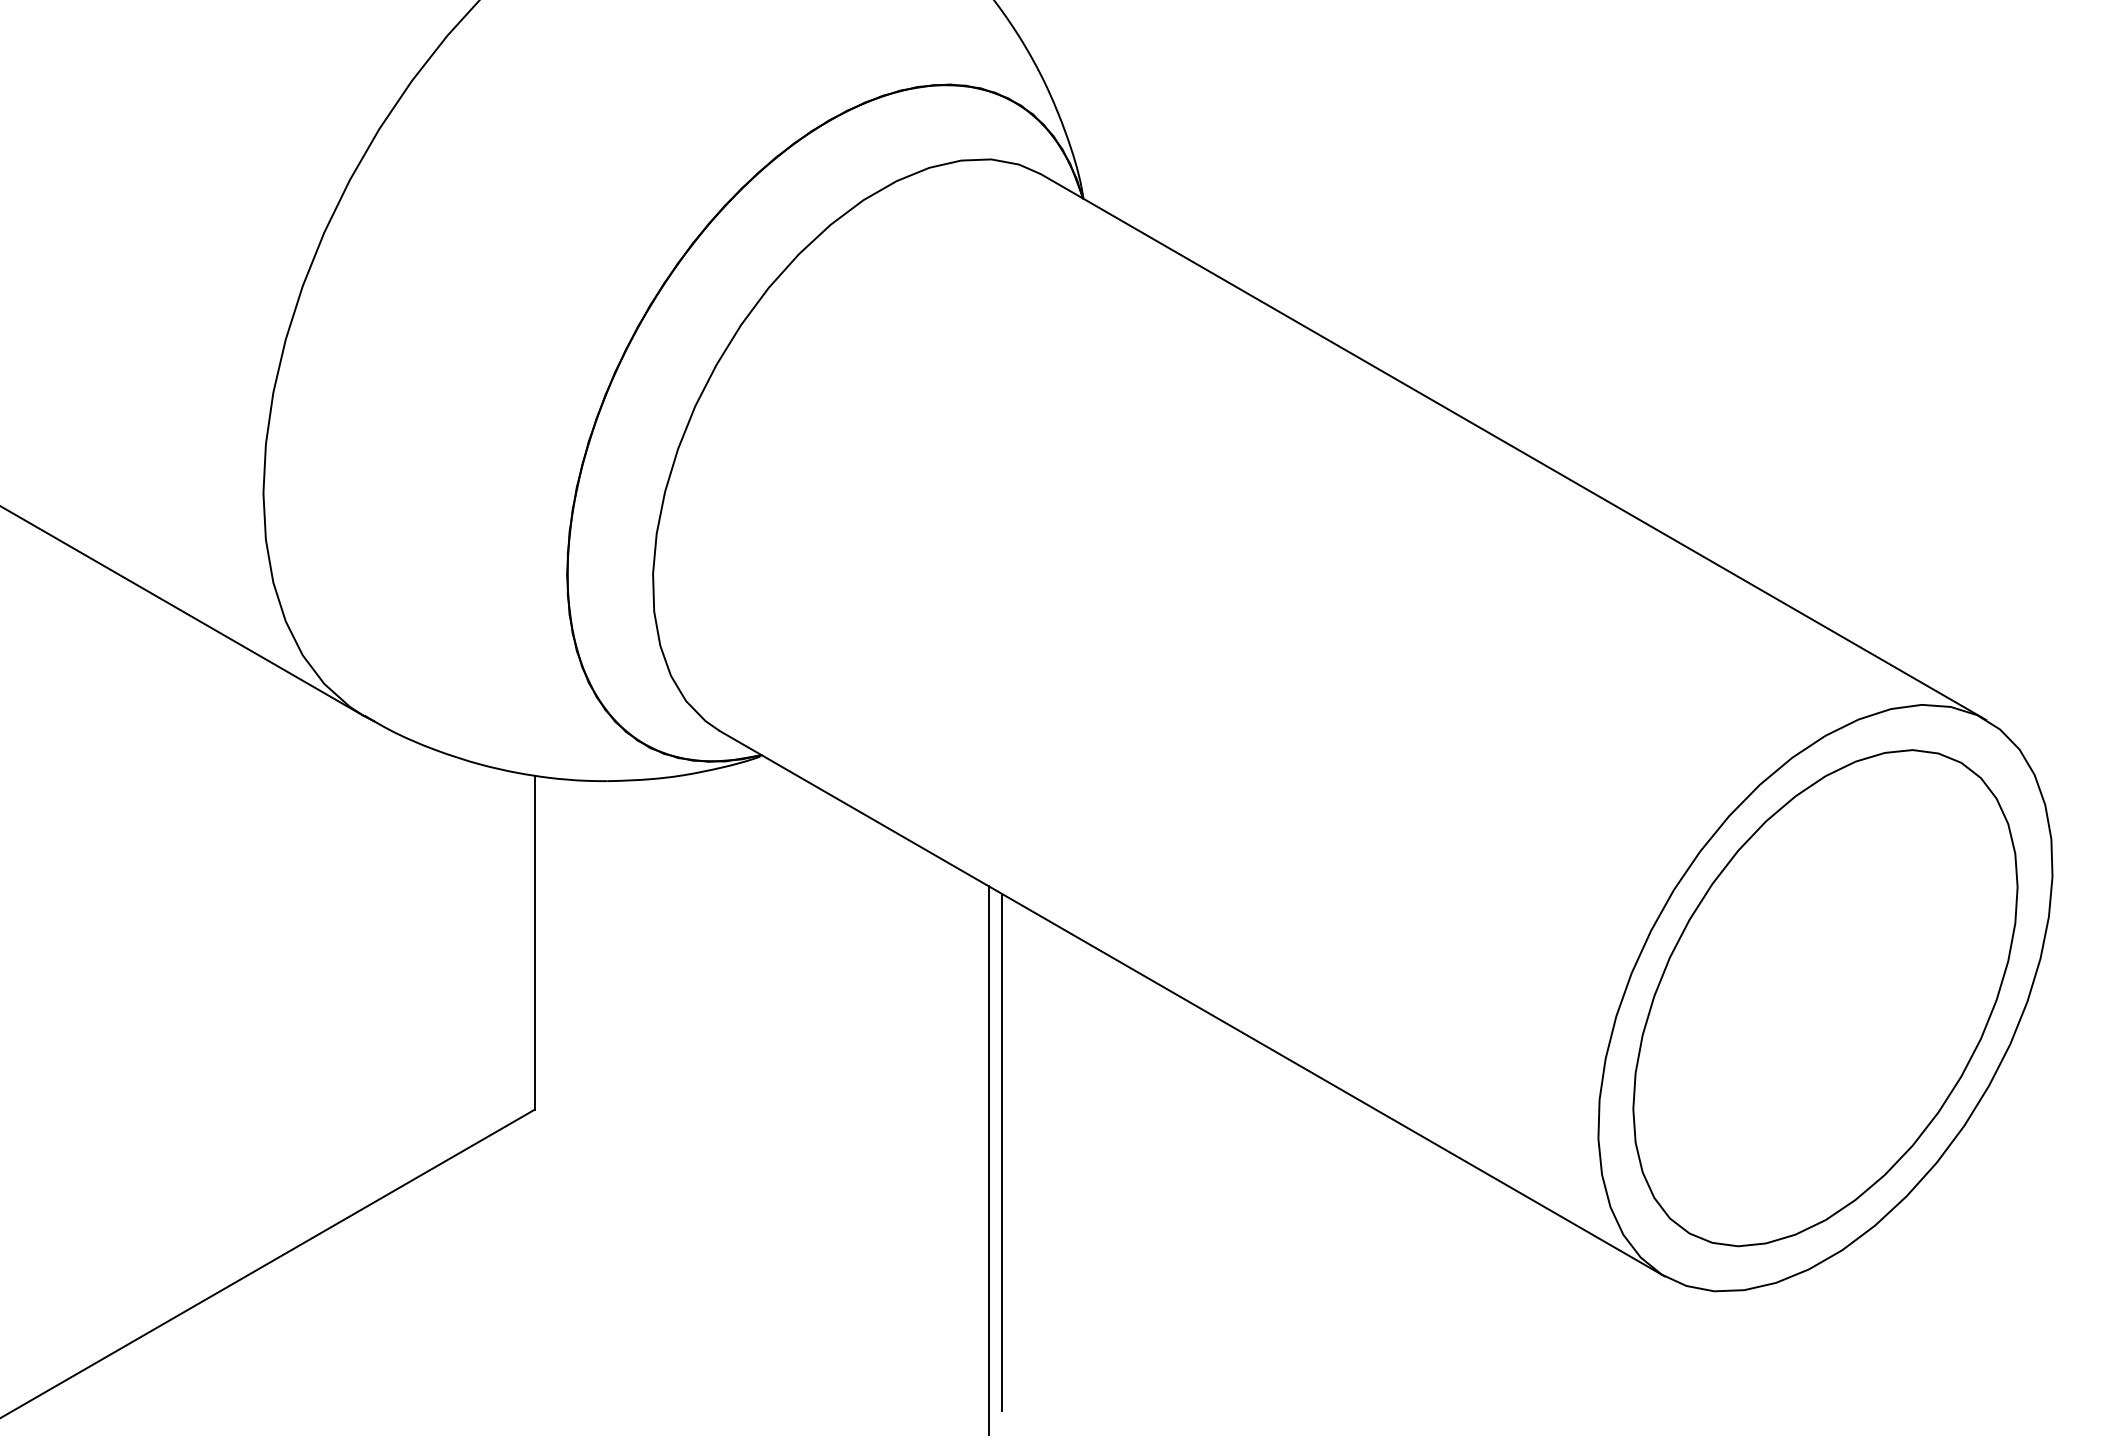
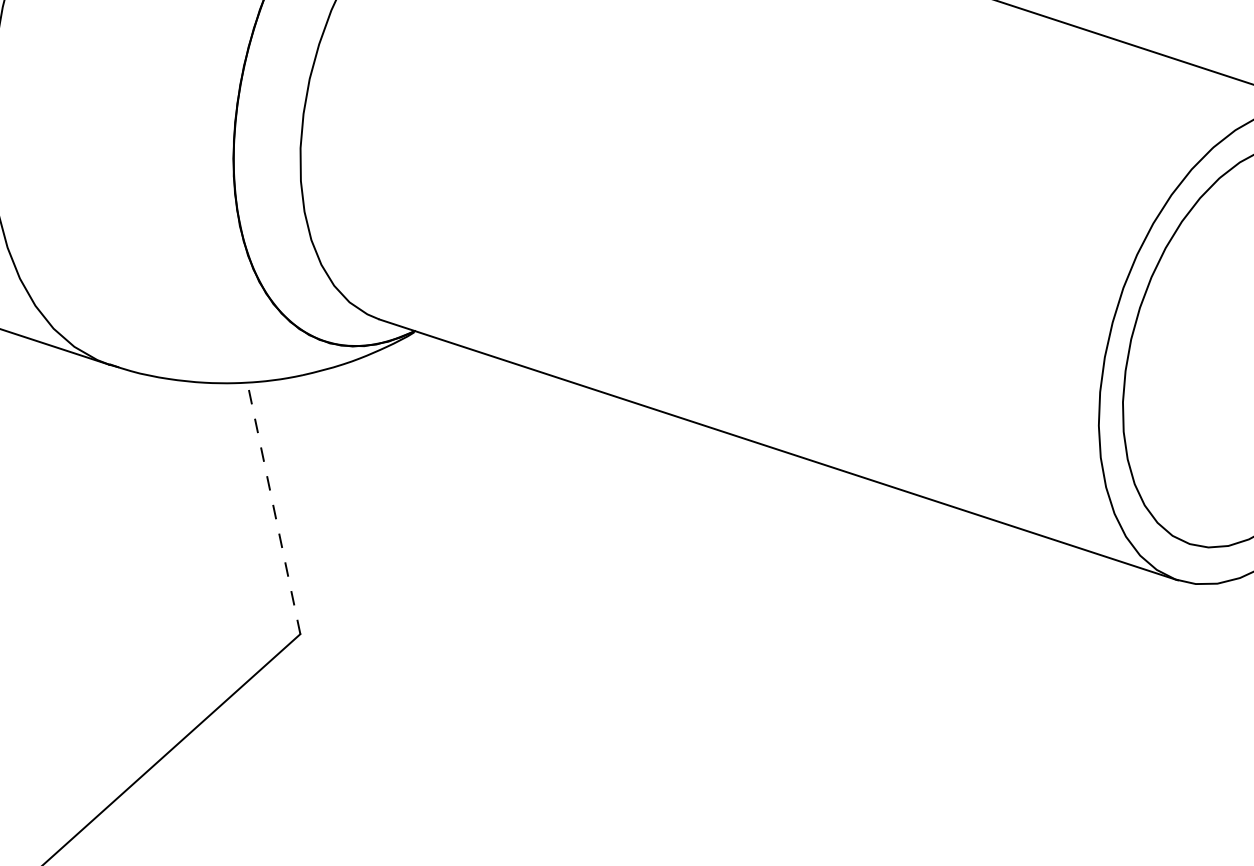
line: (534, 942) -> (273, 508), solid -> dashed
line: (1001, 1152) -> (658, 592), removed
line: (989, 1160) -> (650, 600), removed

